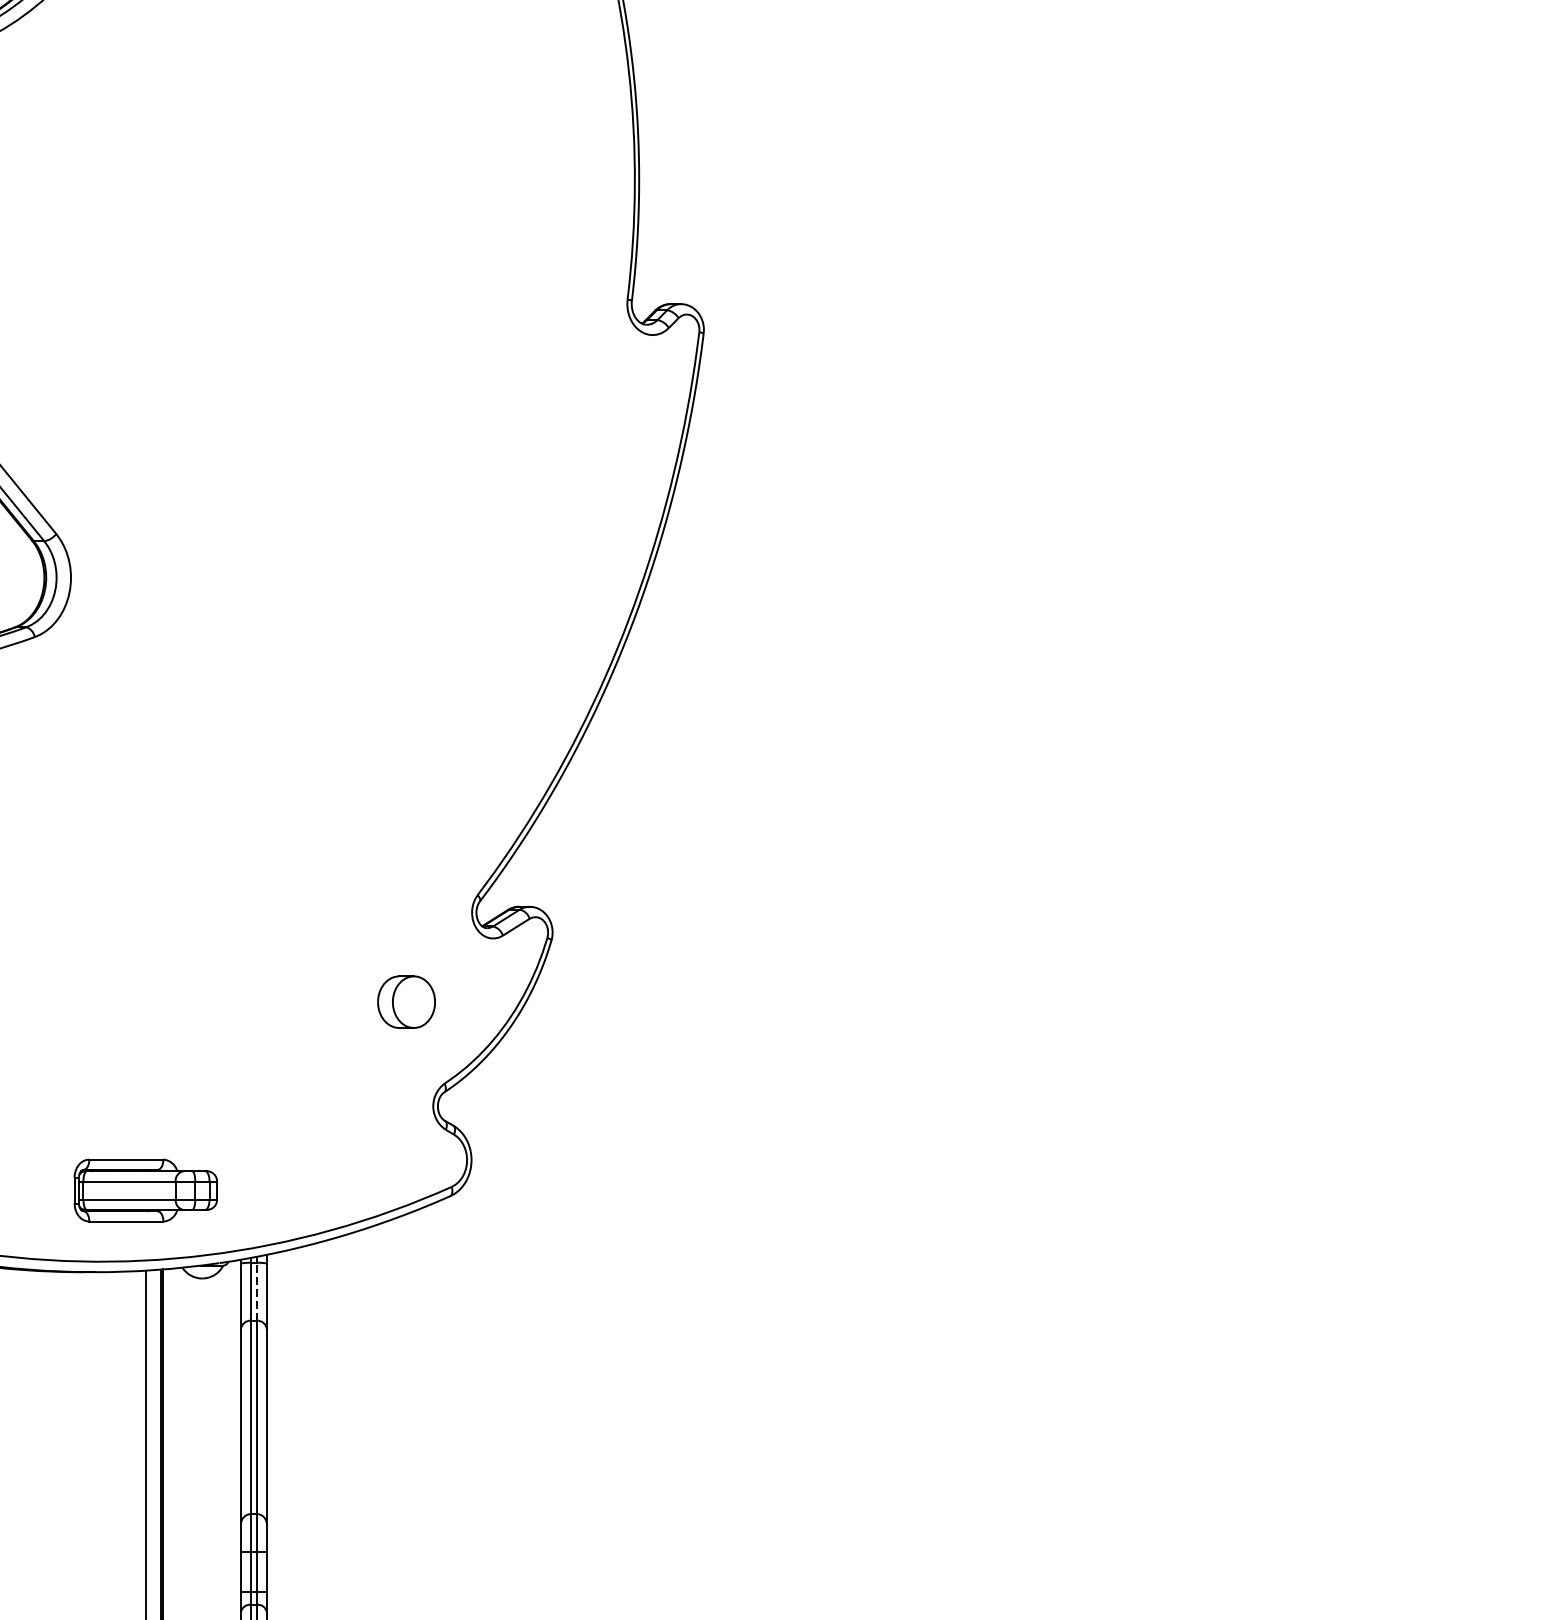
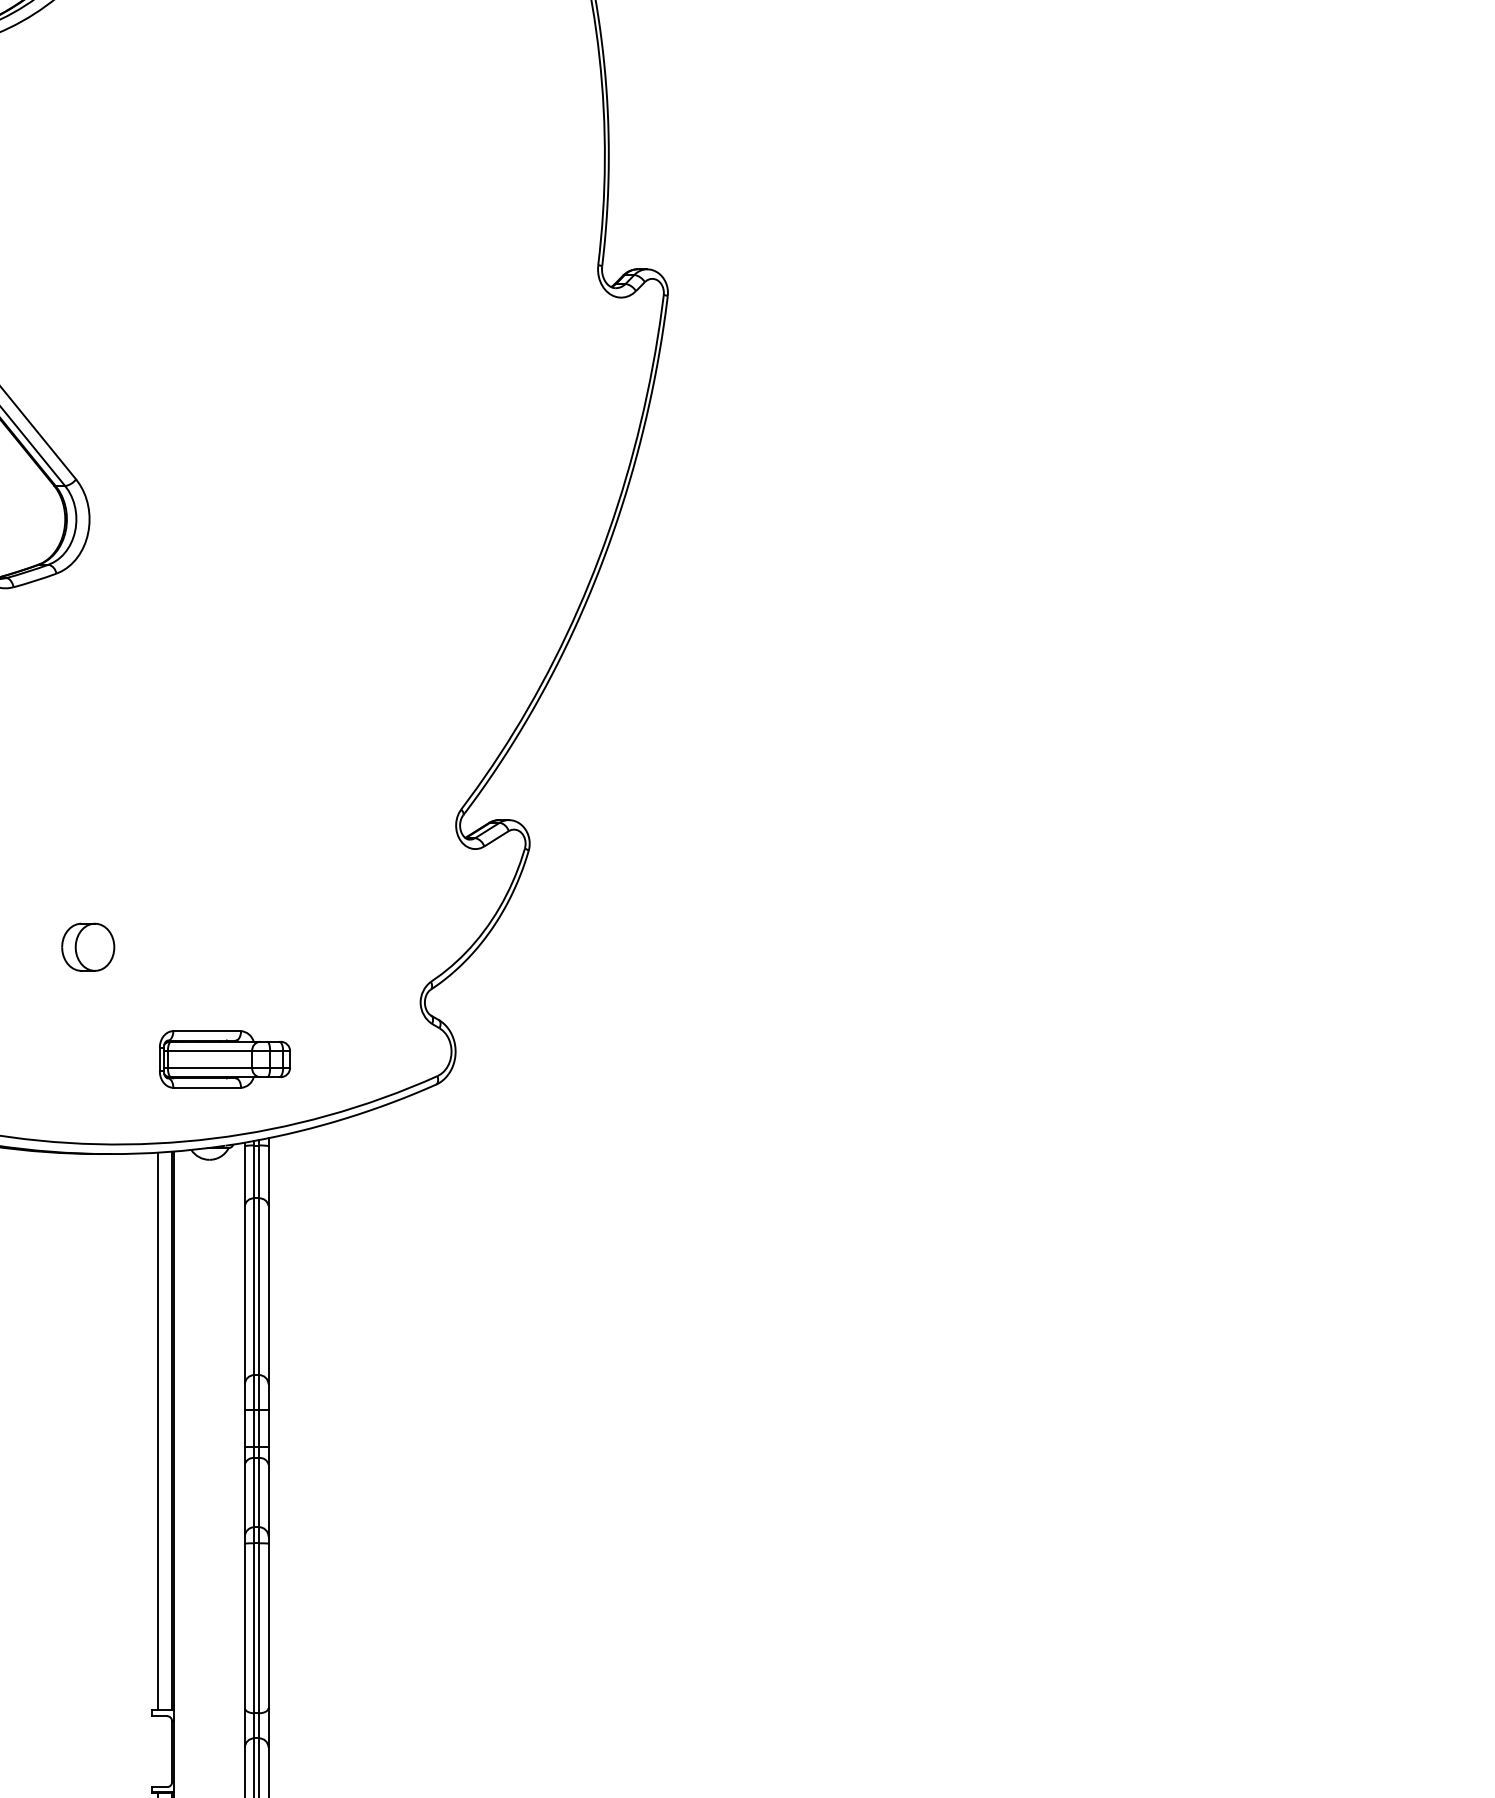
part: (406, 1001) -> (88, 946), moved
part: (145, 1190) -> (224, 1059), moved
line: (256, 1291) -> (259, 1171), dashed -> solid

